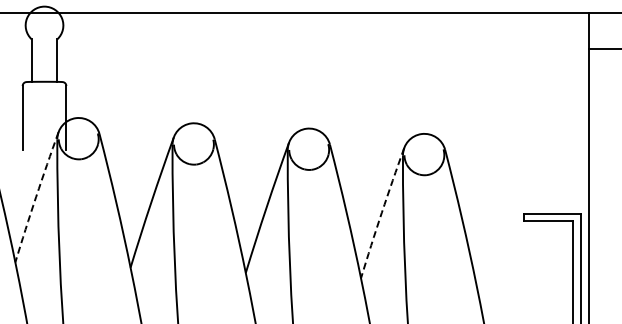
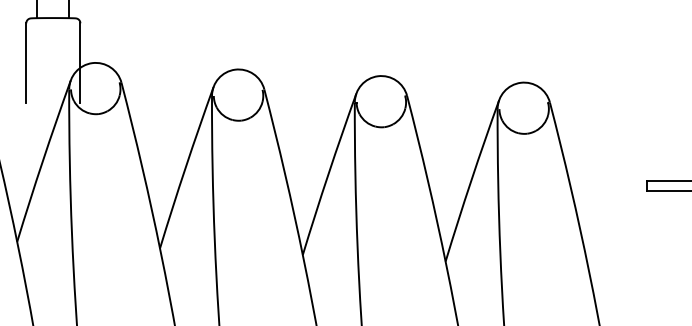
arc: (36, 196) -> (43, 160), dashed -> solid
arc: (381, 212) -> (470, 180), dashed -> solid

